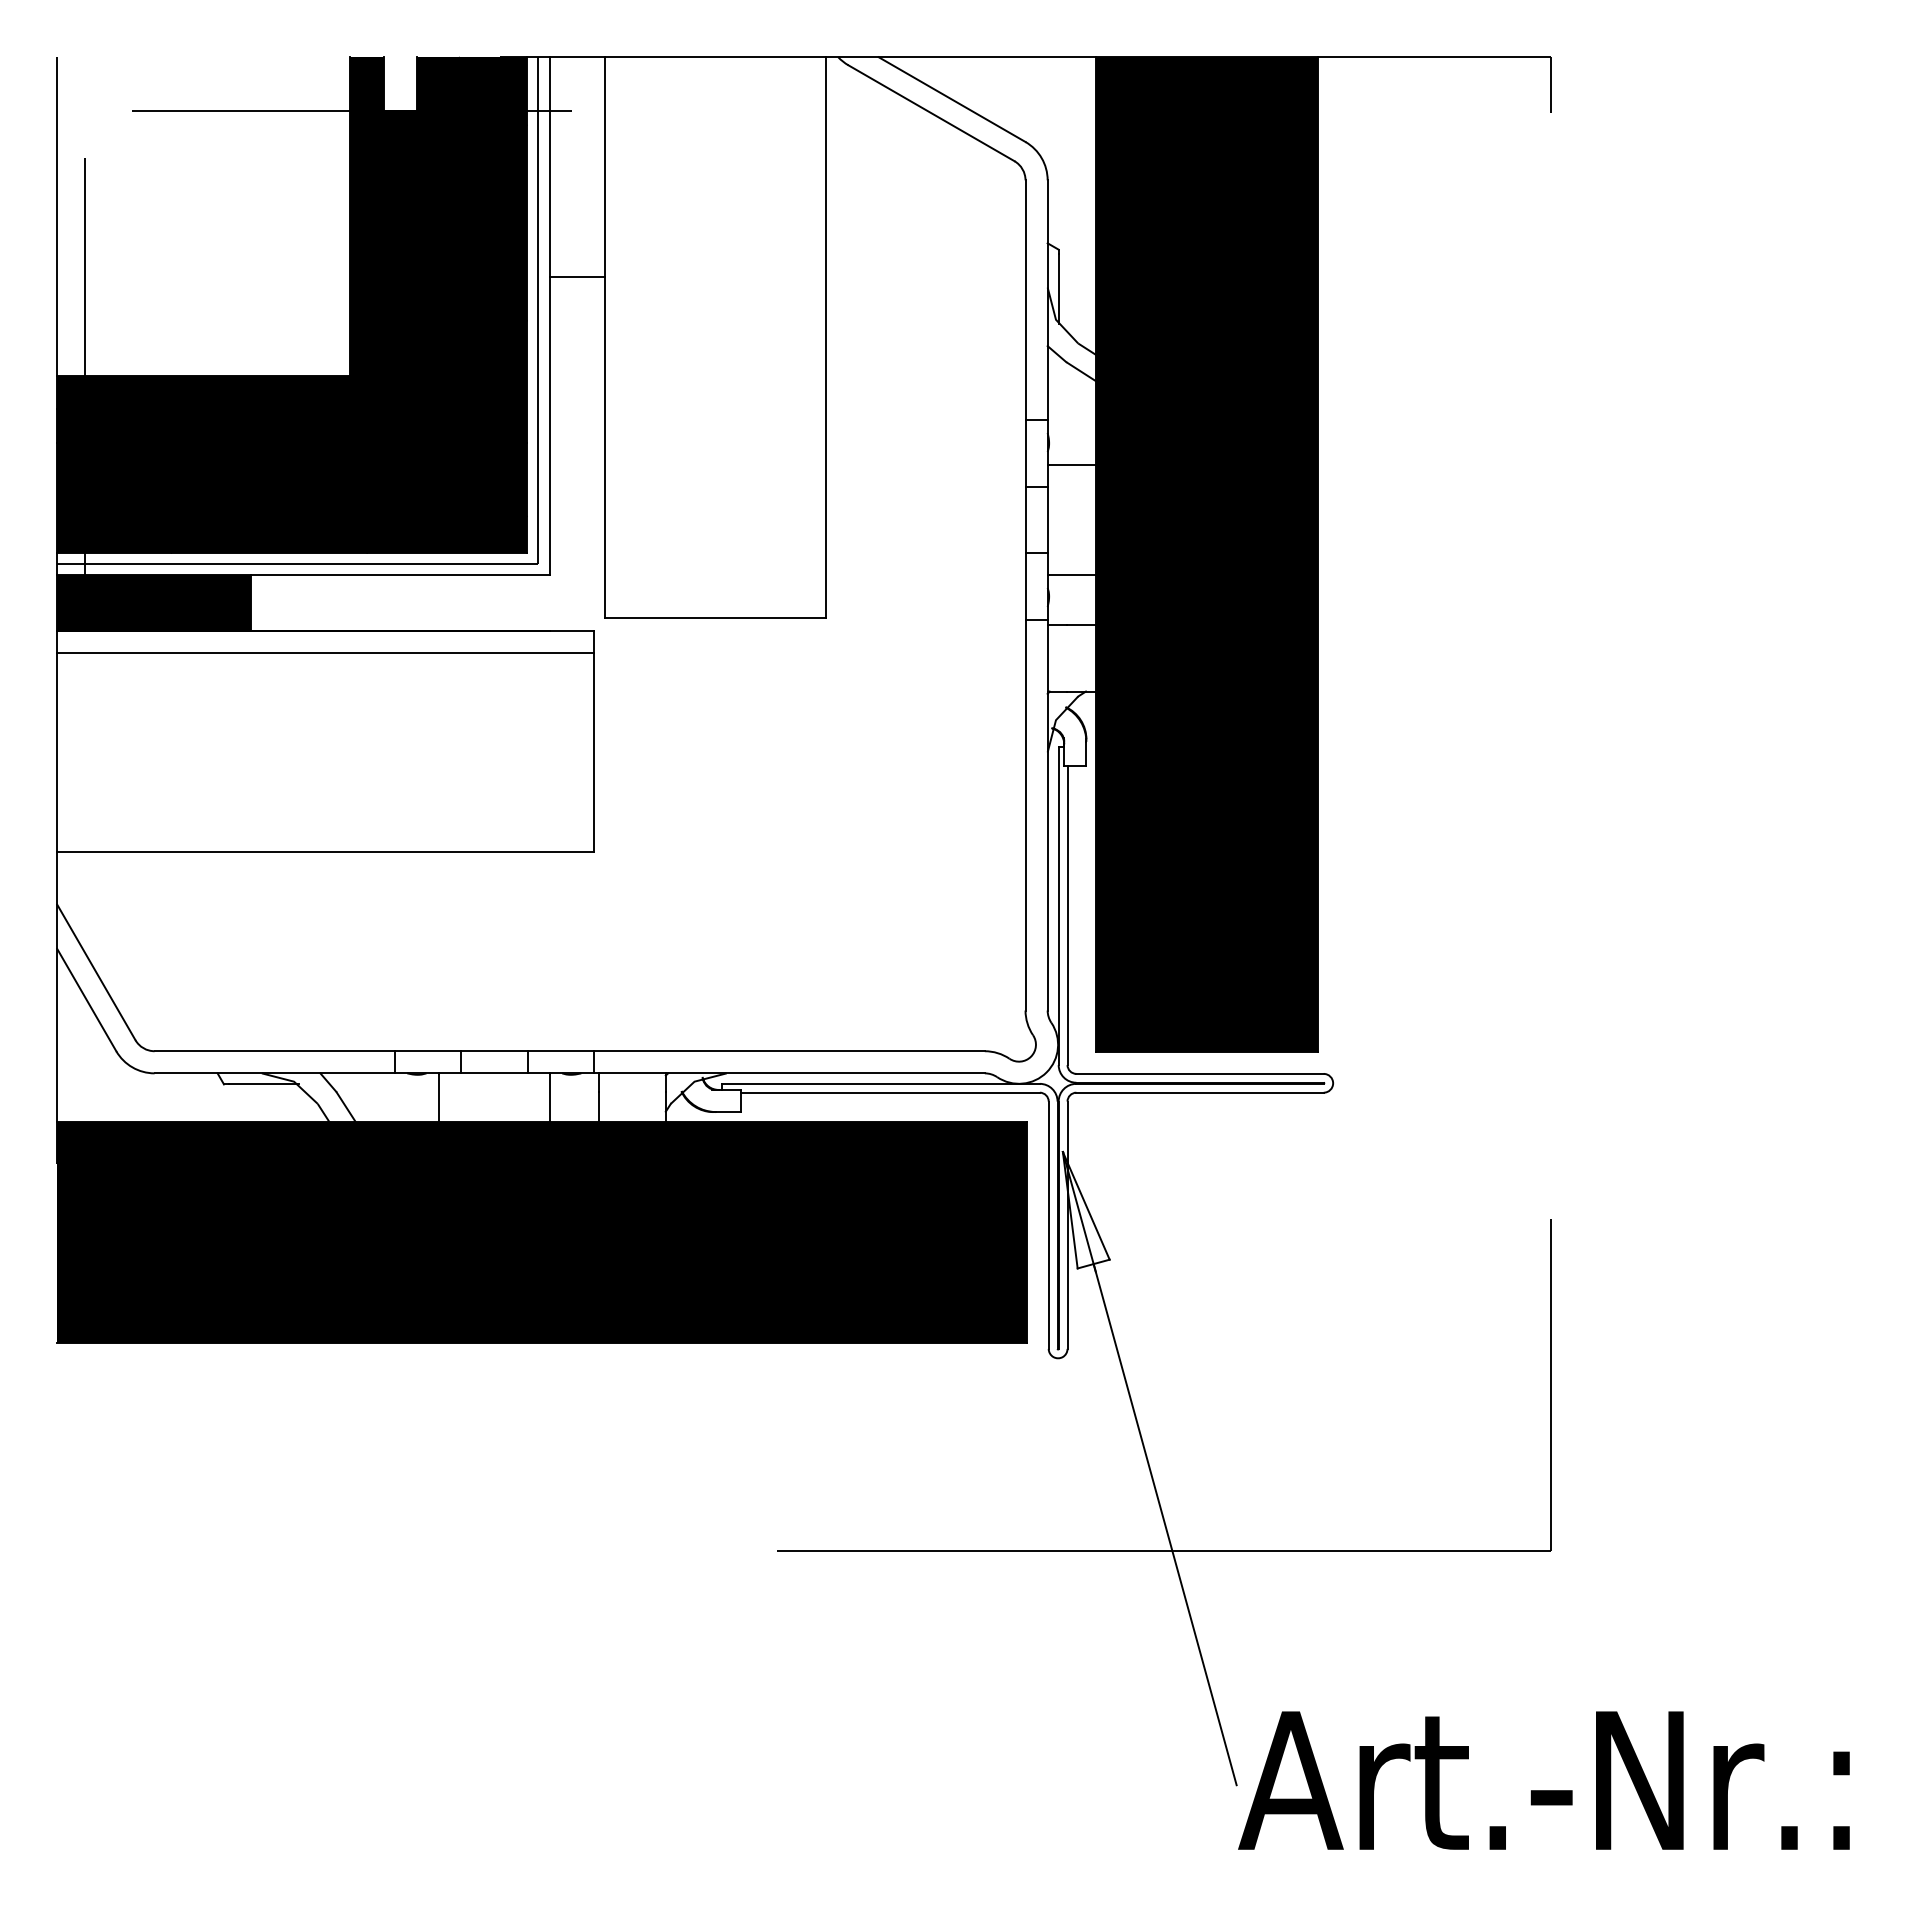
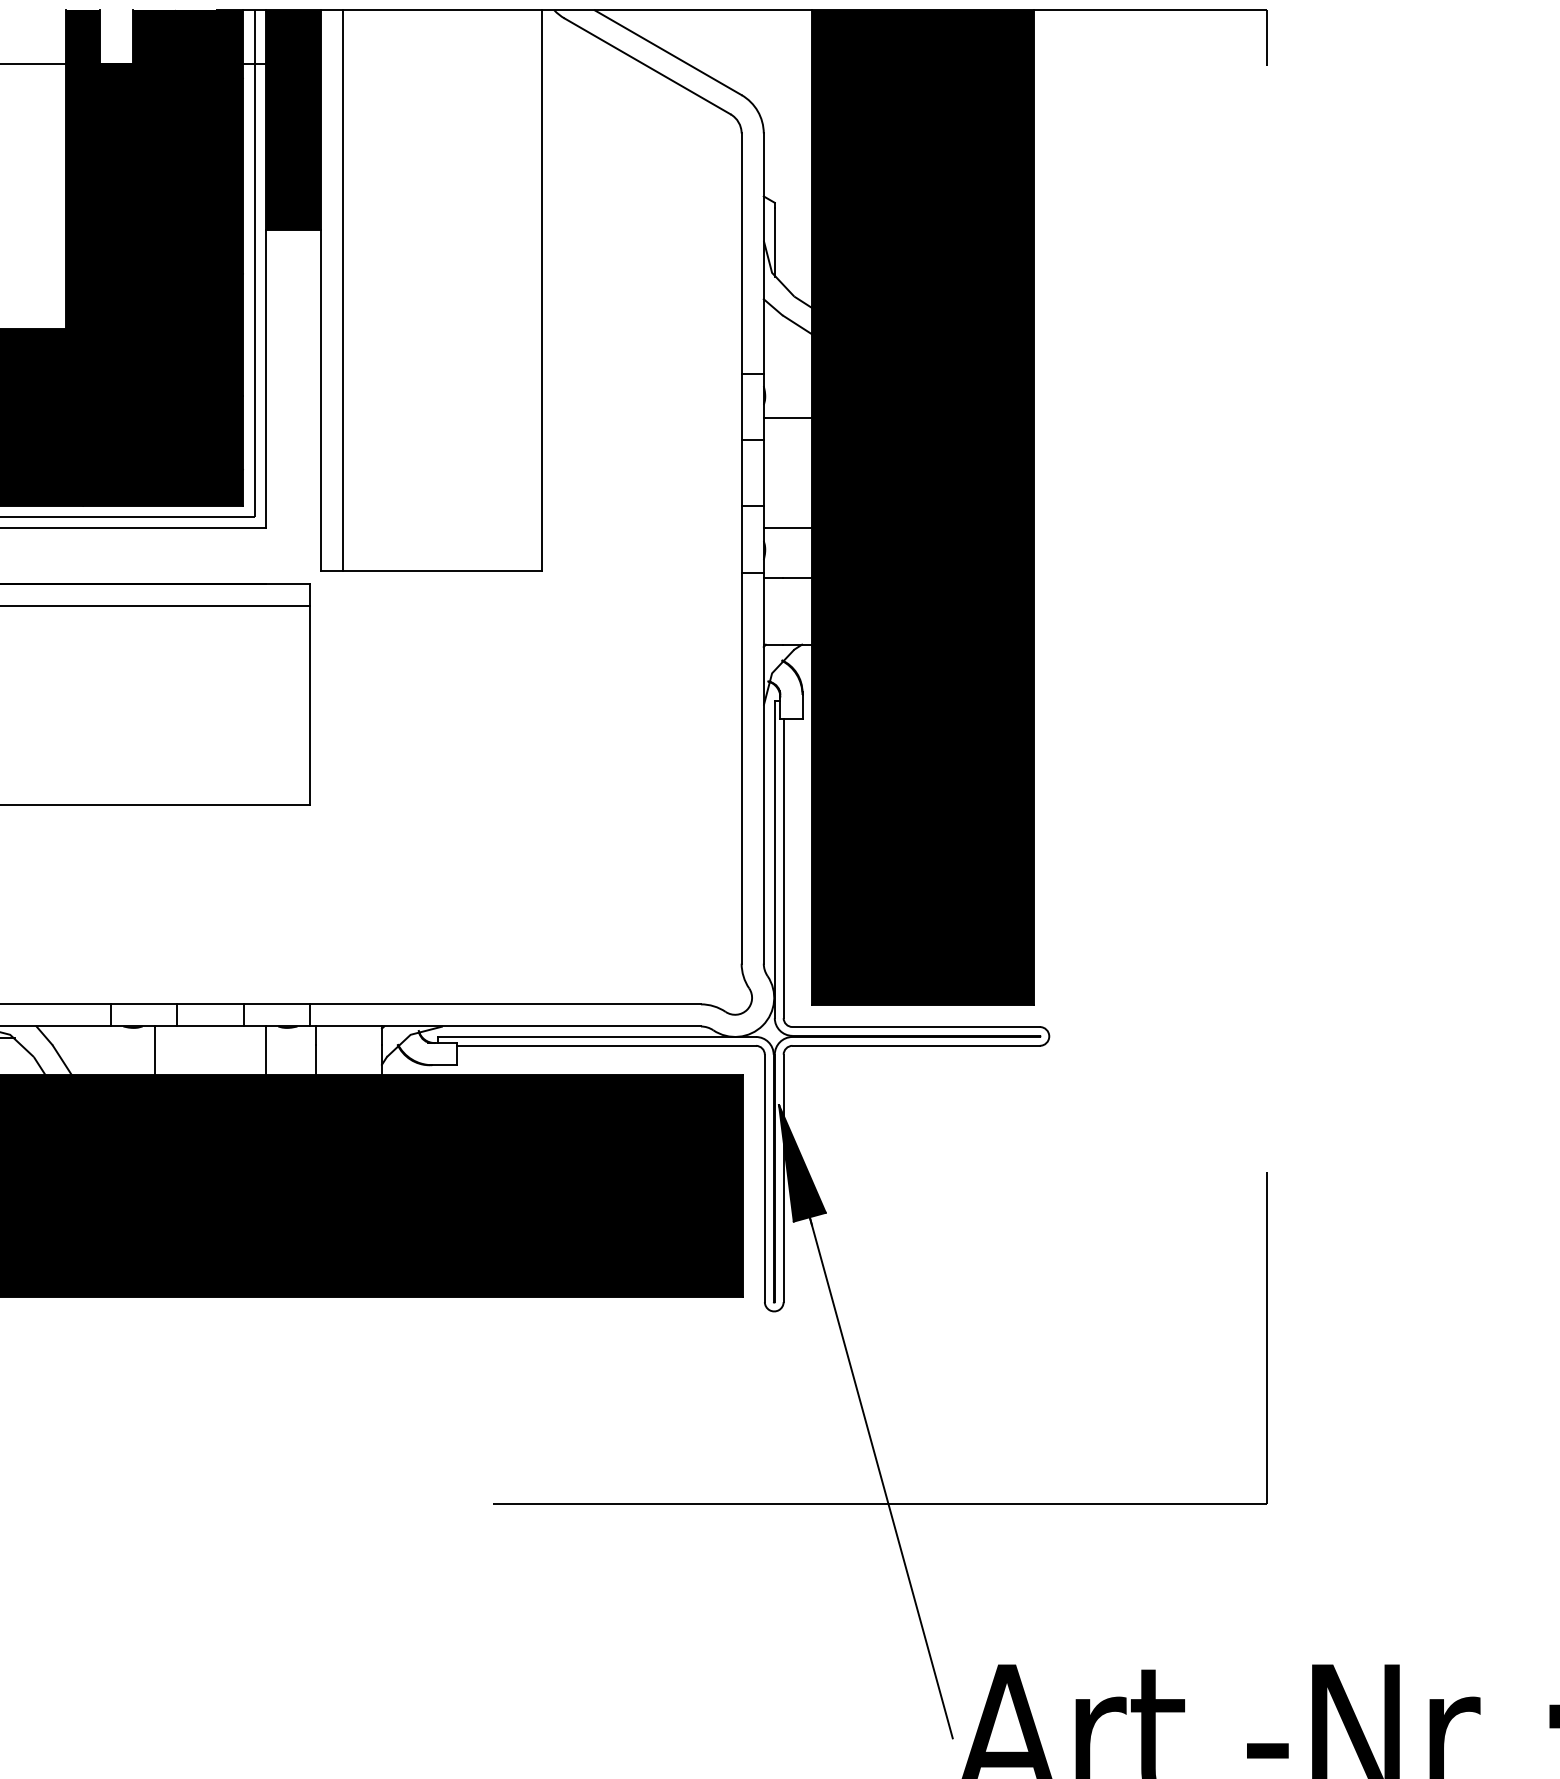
fill: (576, 166) -> (292, 119), added
line: (627, 337) -> (343, 290), added
fill: (1085, 1210) -> (801, 1163), added

